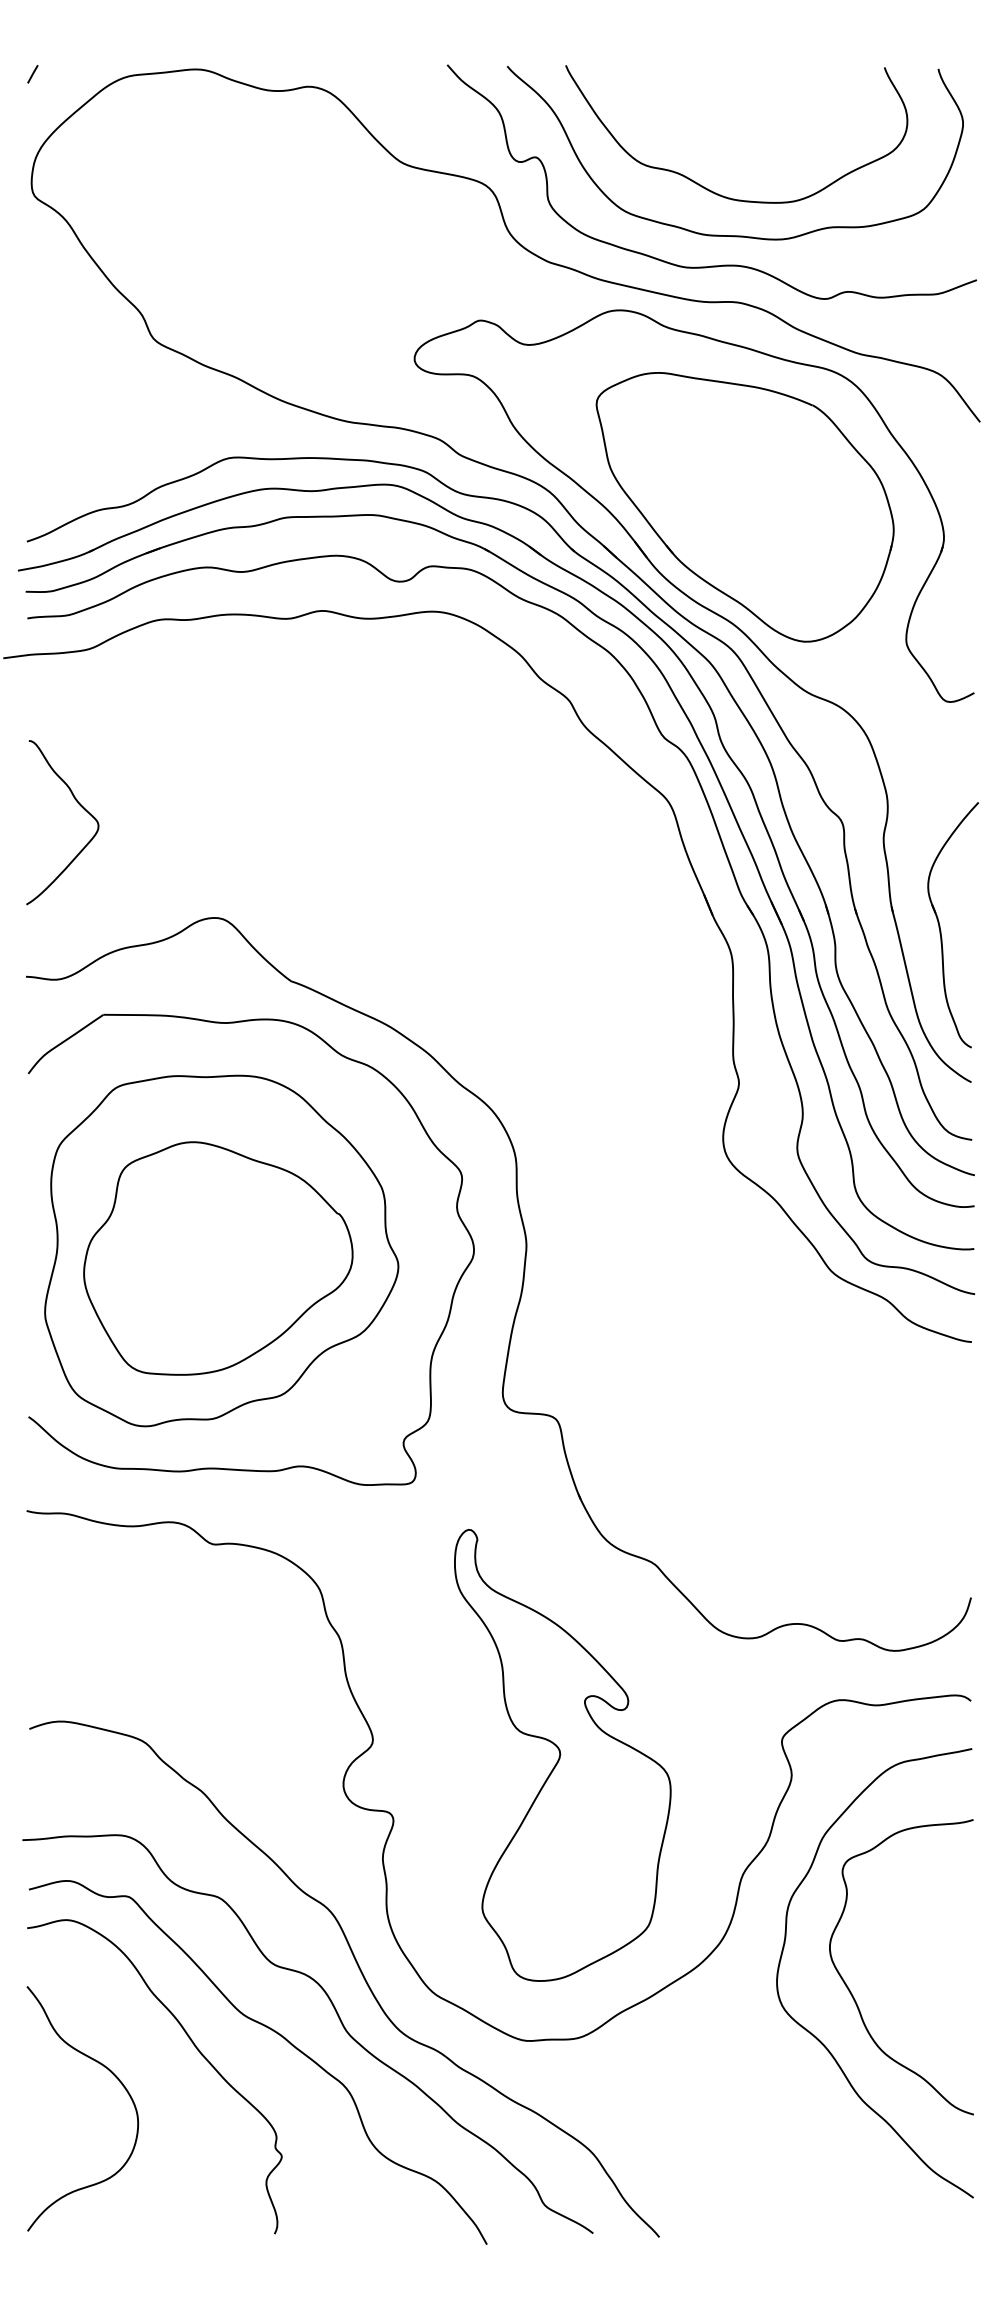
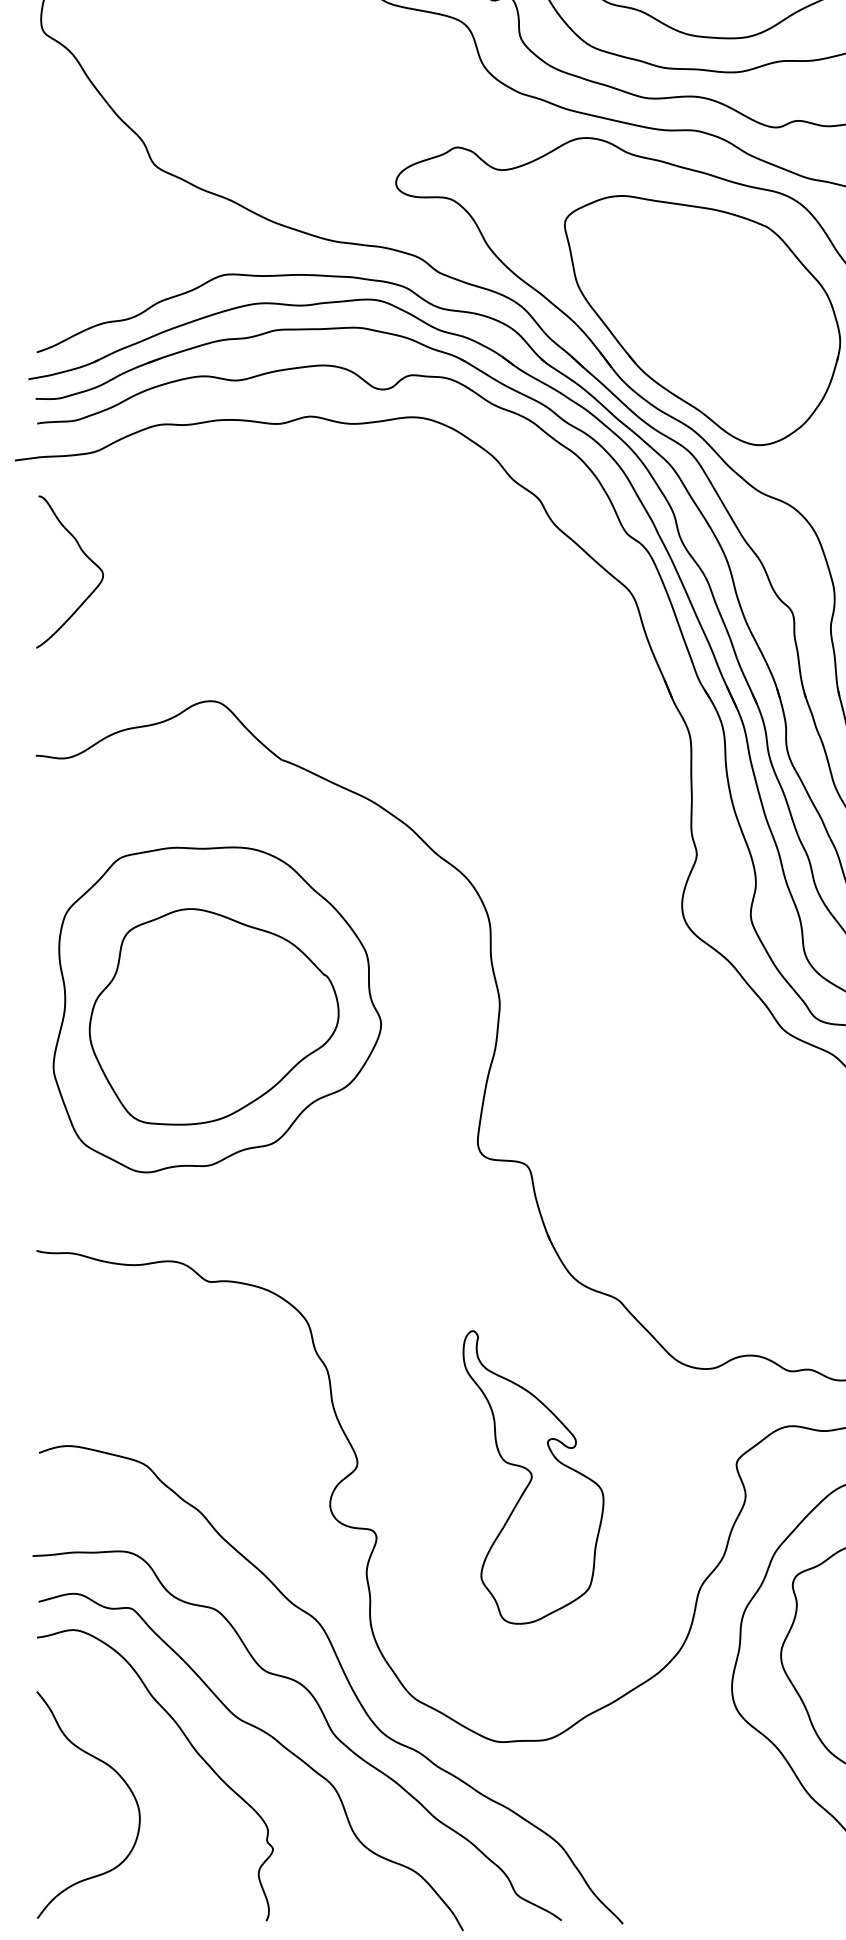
curve: (79, 805) -> (85, 556), moved
part: (451, 1298) -> (430, 1053), removed
part: (562, 1755) -> (533, 1477), size x0.7

